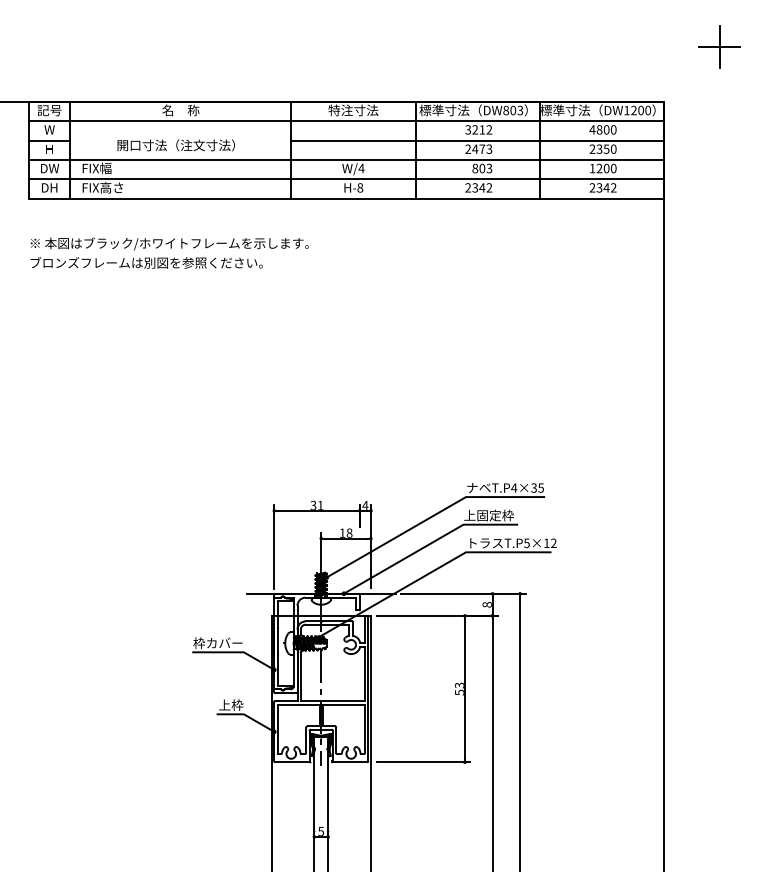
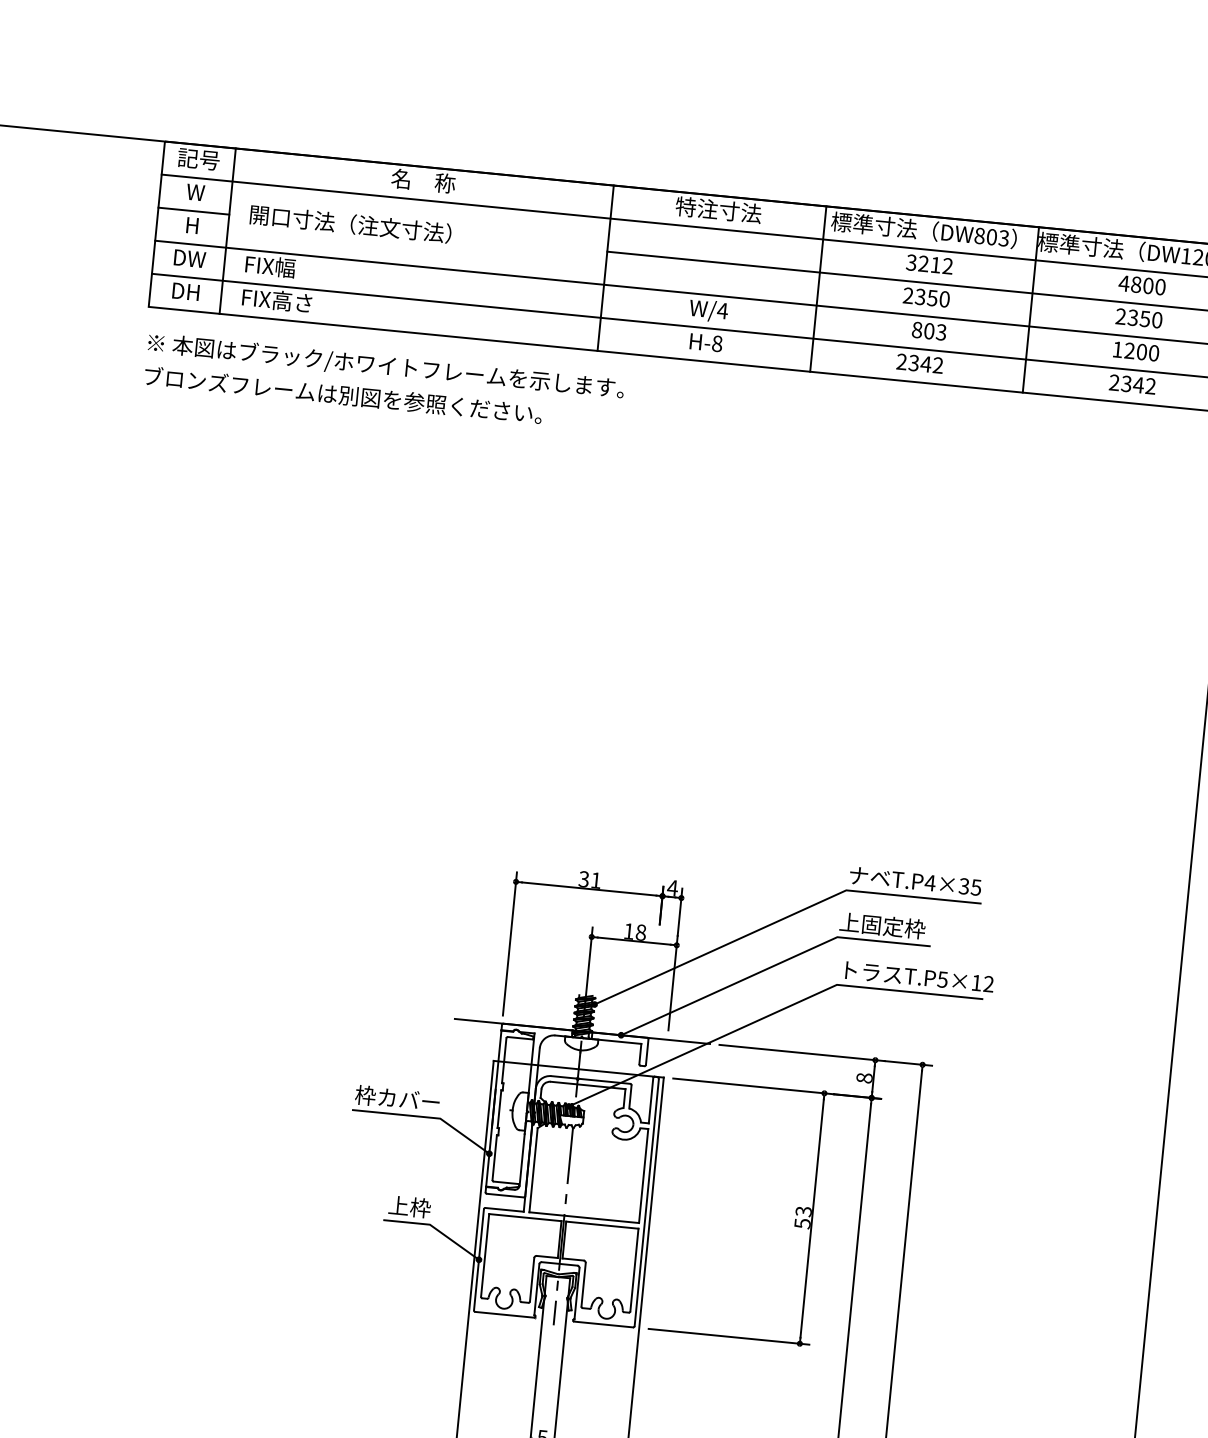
text: (175, 145) -> (349, 224), moved
text: (482, 148) -> (932, 296), 2473 -> 2350
text: (169, 252) -> (384, 381), moved

